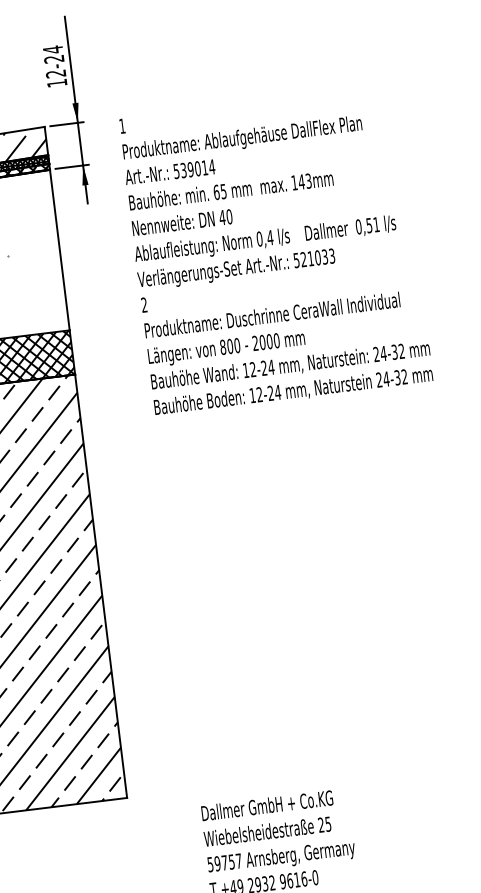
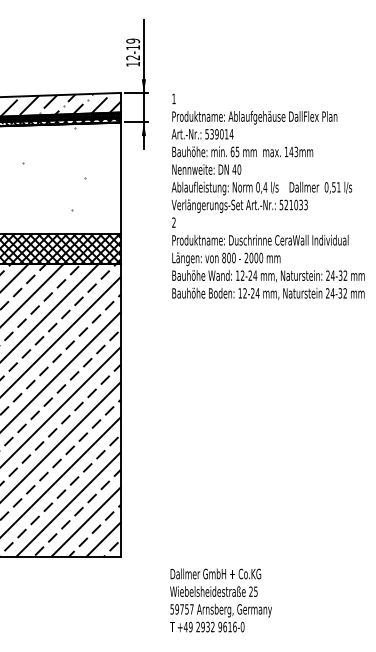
text: (54, 54) -> (133, 44), 12-24 -> 12-19

